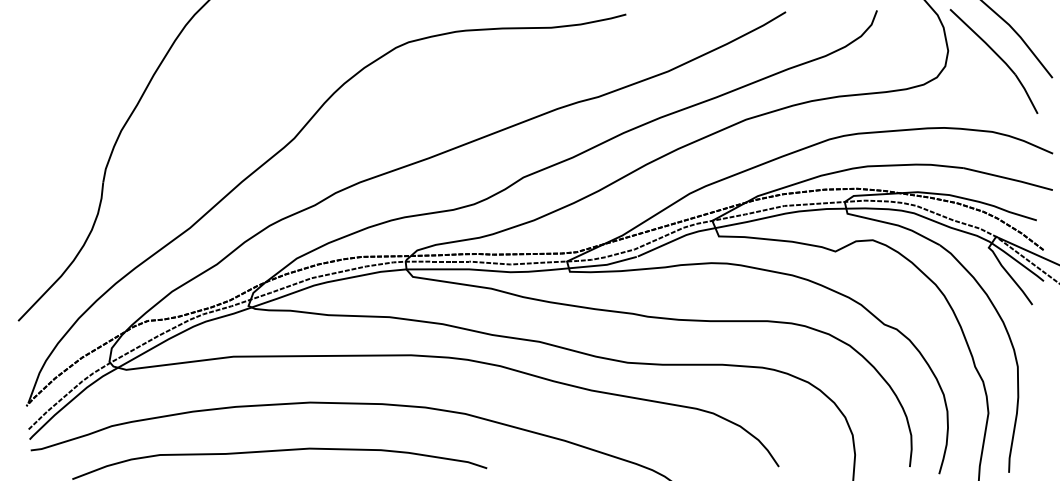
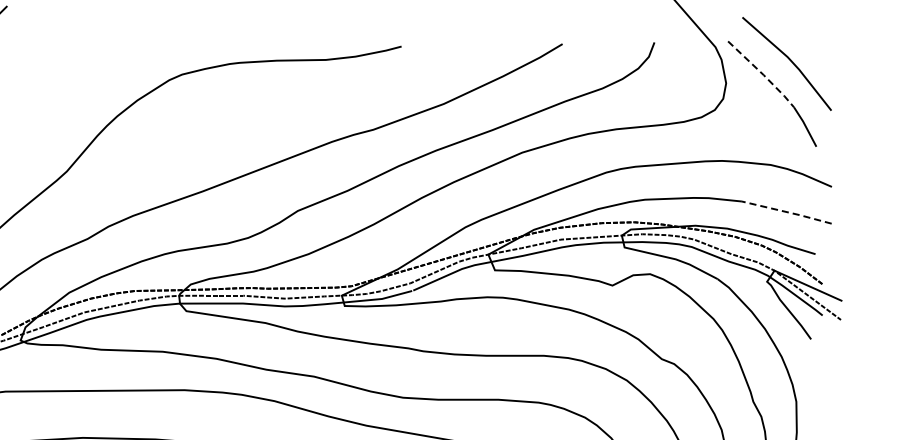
line: (984, 42) -> (762, 74), solid -> dashed
line: (1008, 178) -> (786, 211), solid -> dashed

